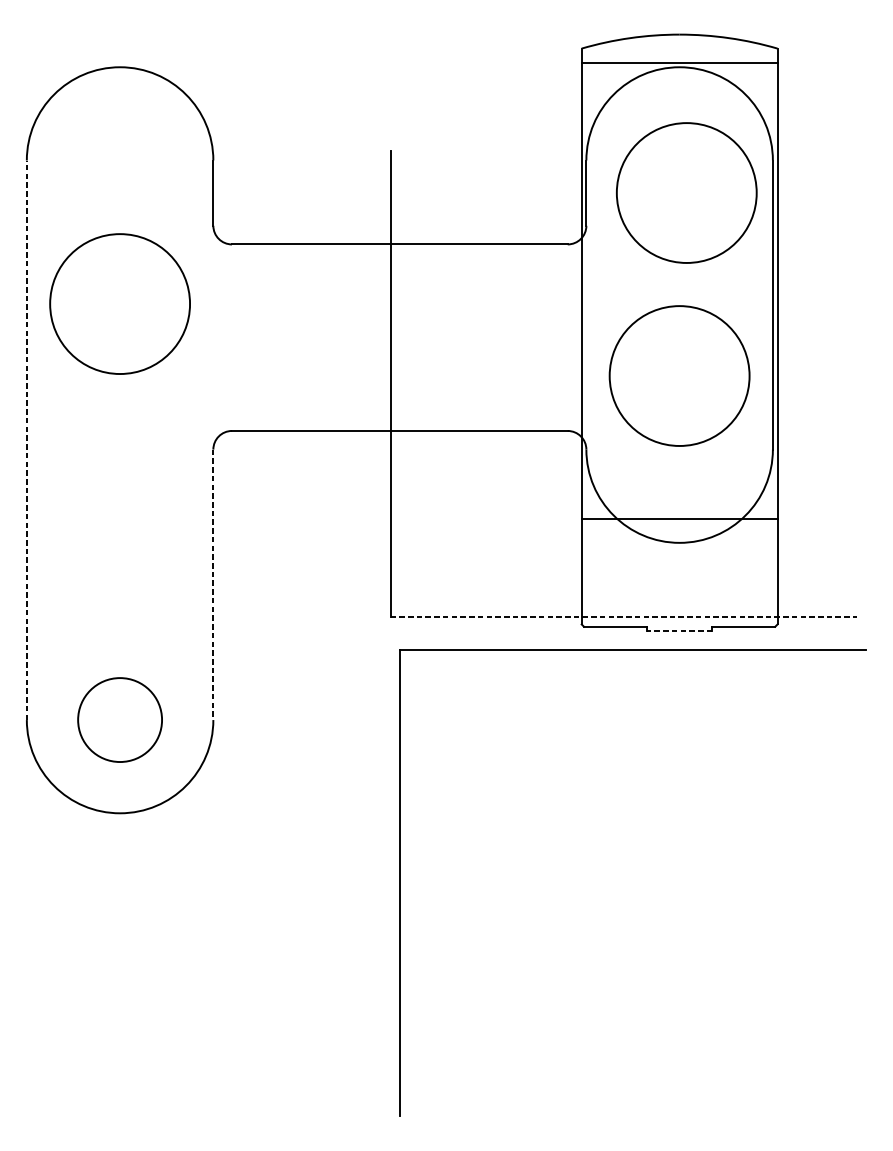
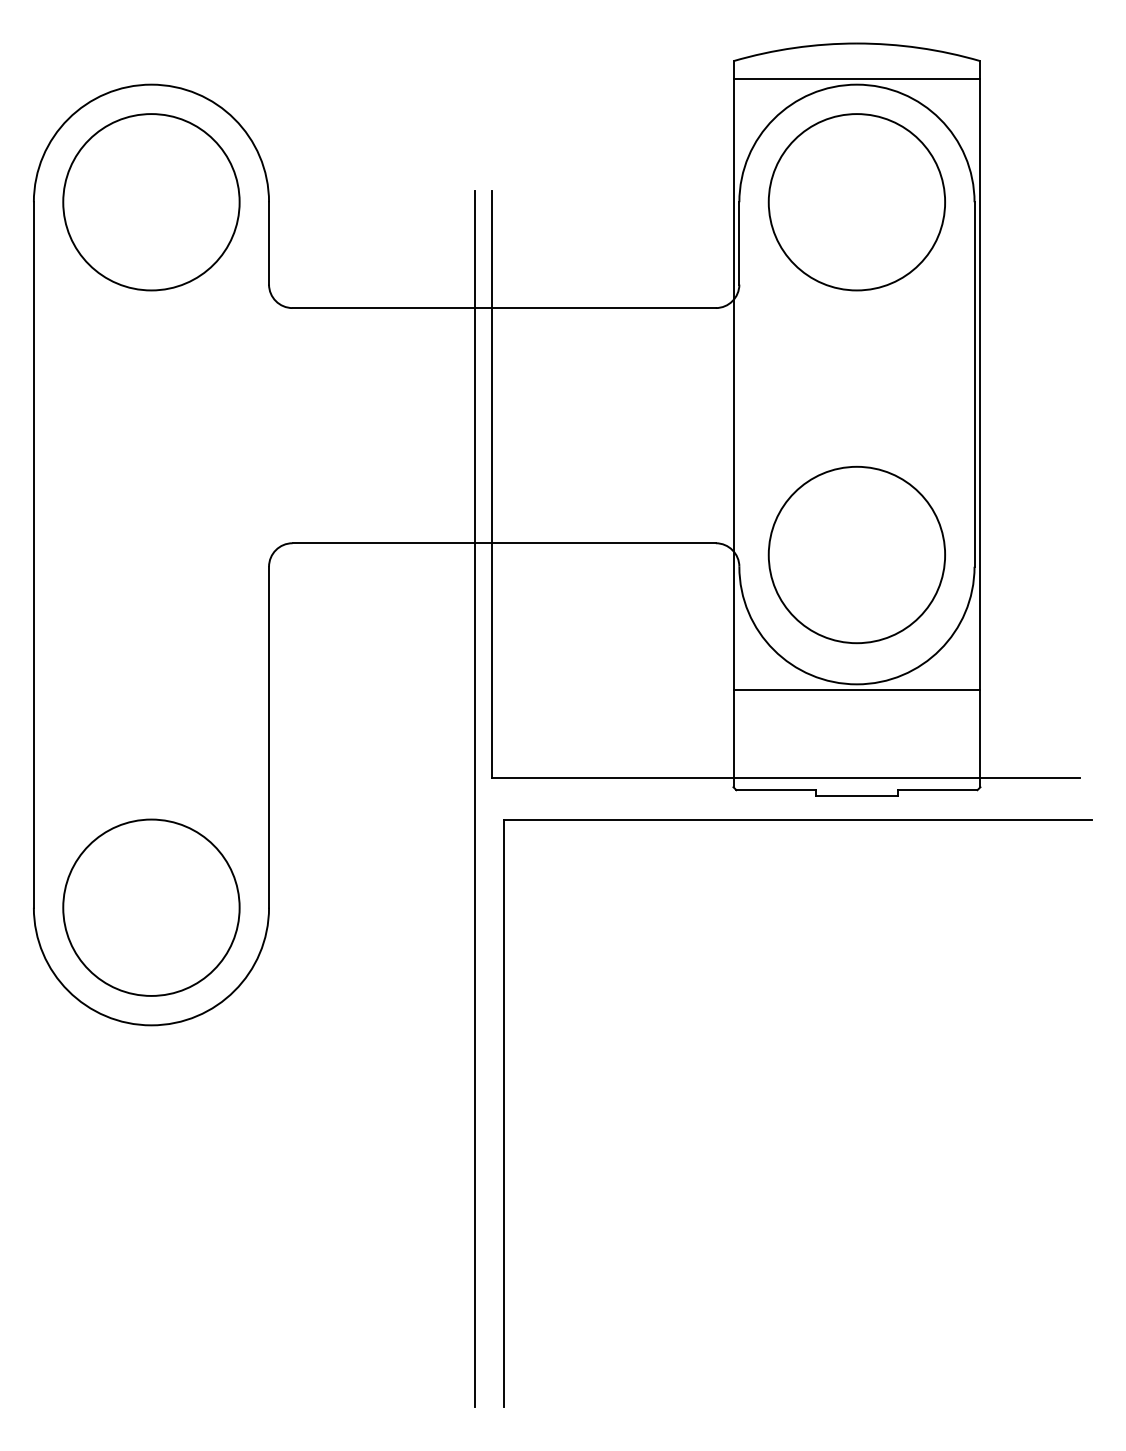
circle: (686, 193) -> (856, 202), moved
circle: (120, 304) -> (151, 202), moved
circle: (679, 375) -> (856, 554), moved
line: (26, 440) -> (33, 555), dashed -> solid
line: (679, 519) -> (856, 690), moved
line: (213, 585) -> (269, 737), dashed -> solid
line: (623, 617) -> (786, 778), dashed -> solid
line: (679, 631) -> (856, 796), dashed -> solid
line: (376, 633) -> (474, 798), added
circle: (120, 719) -> (151, 907), size x1.67

